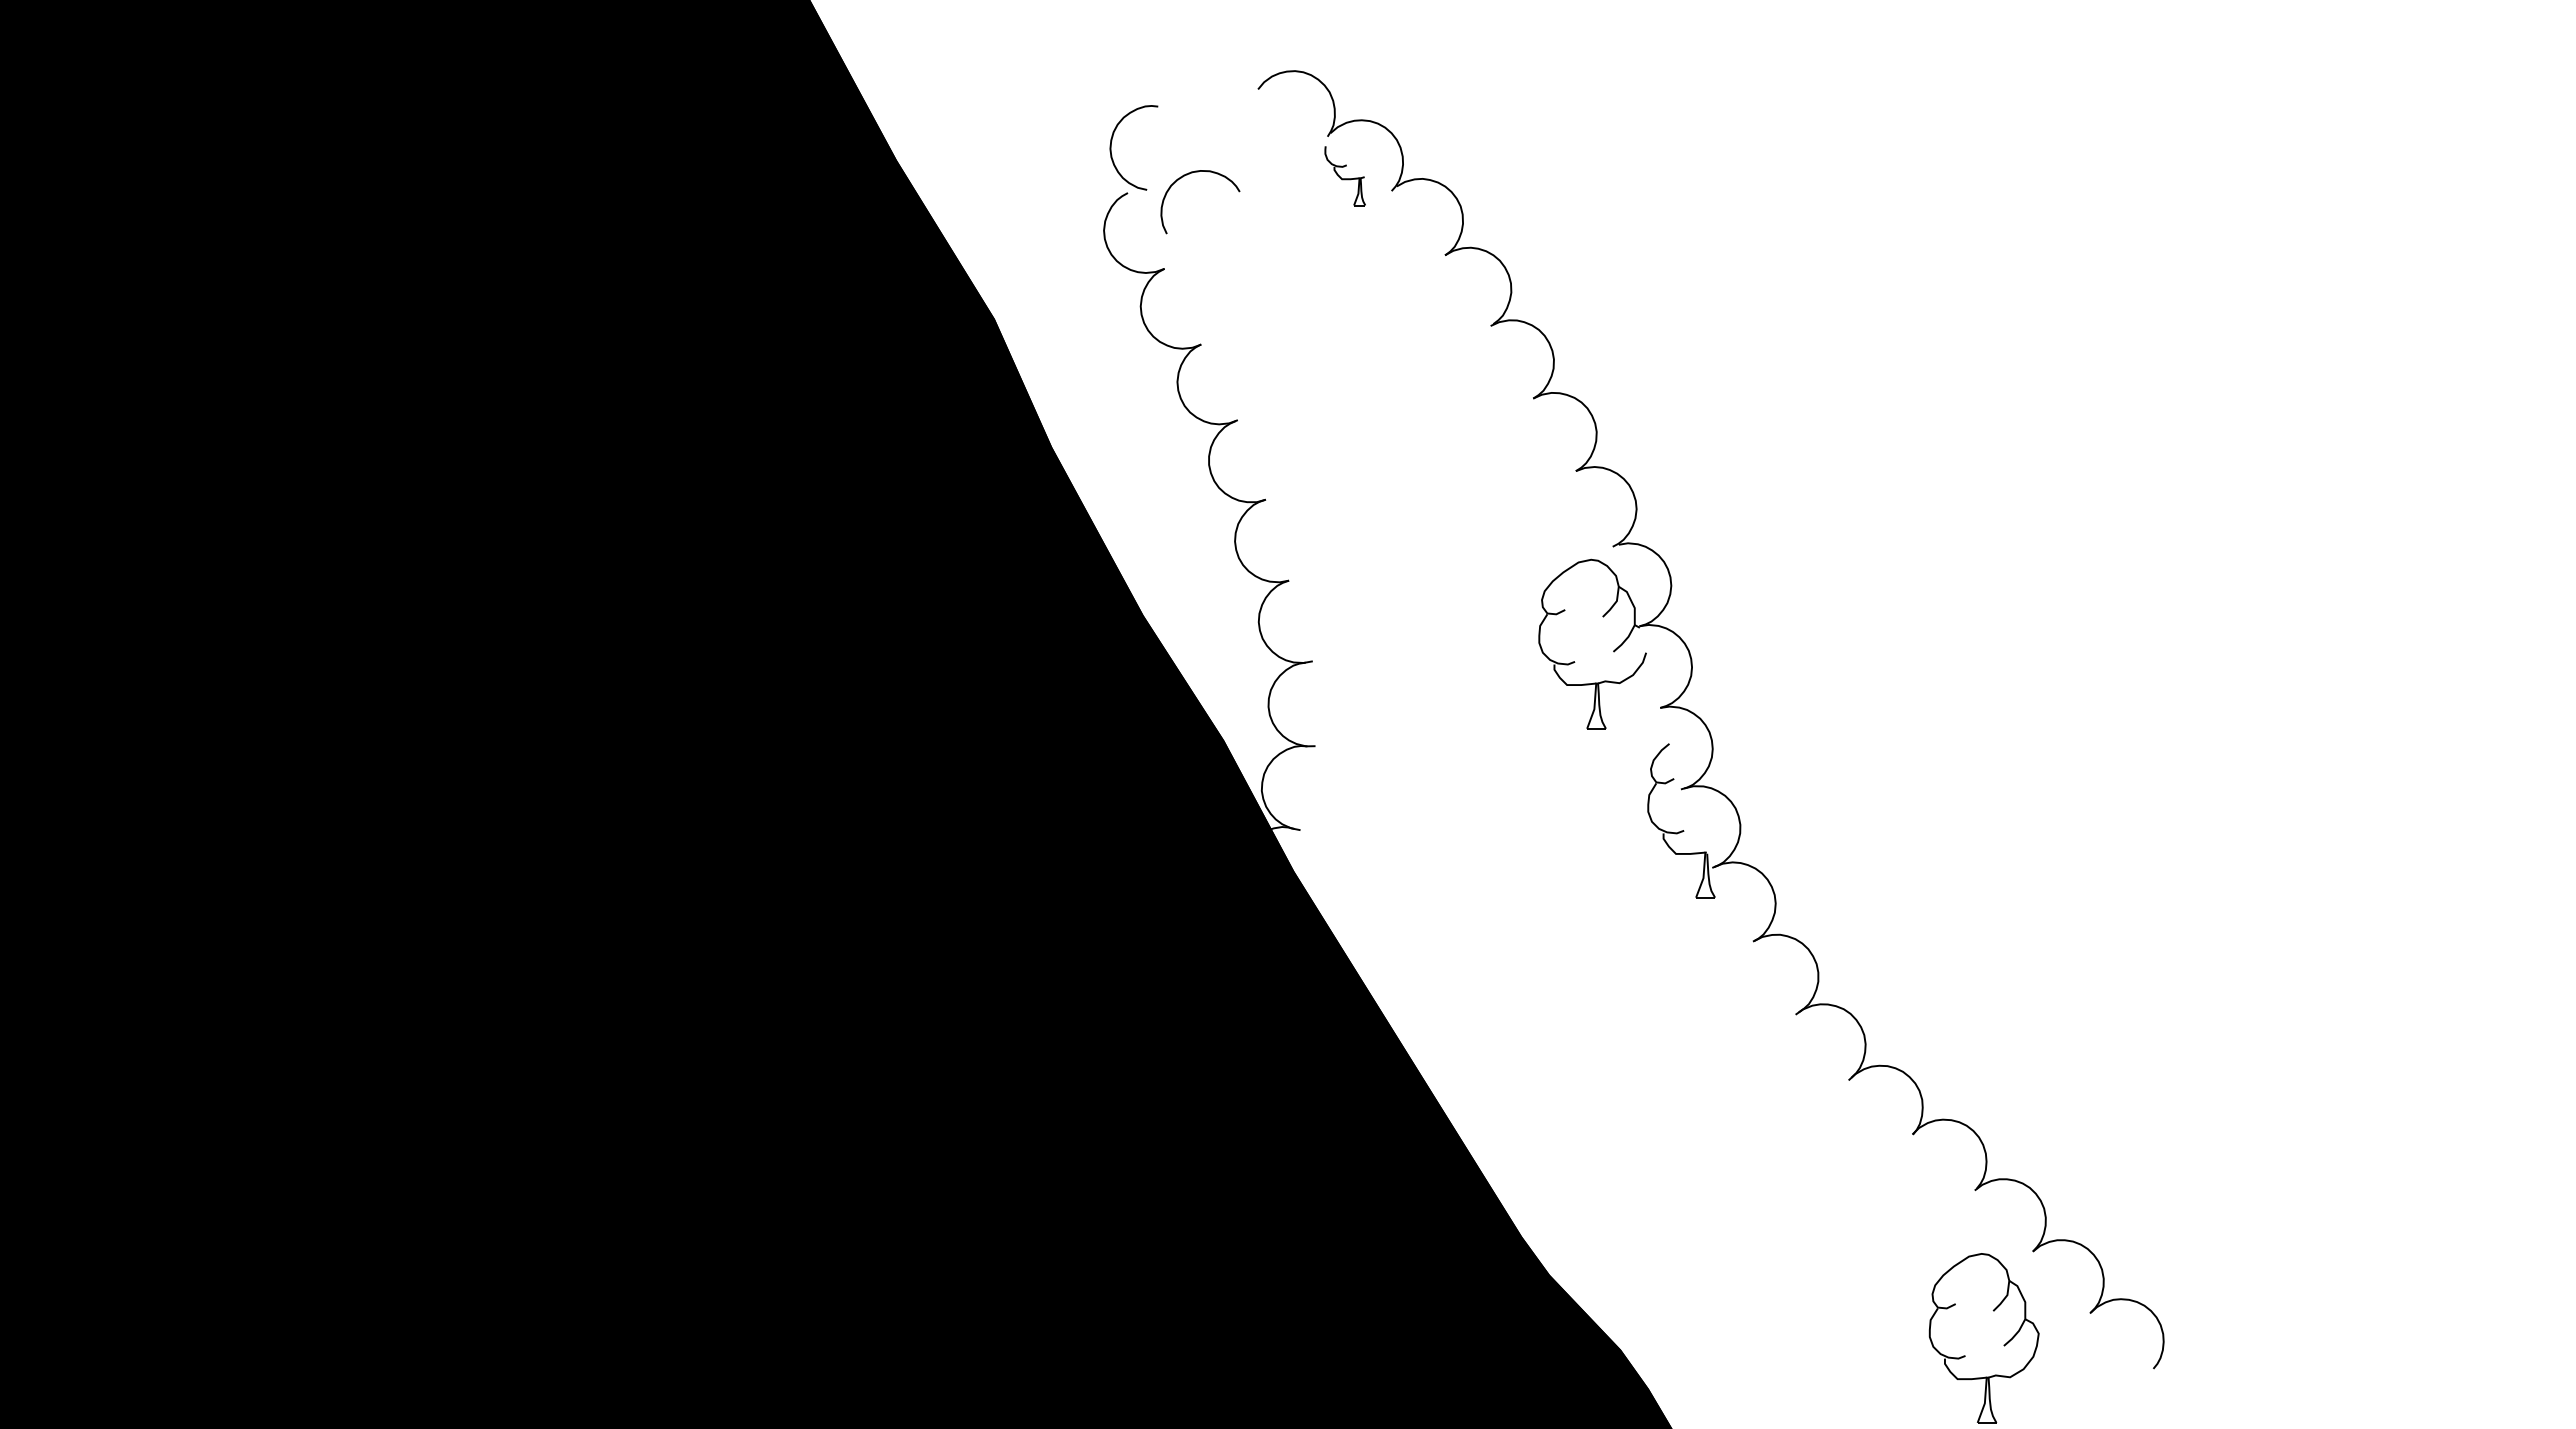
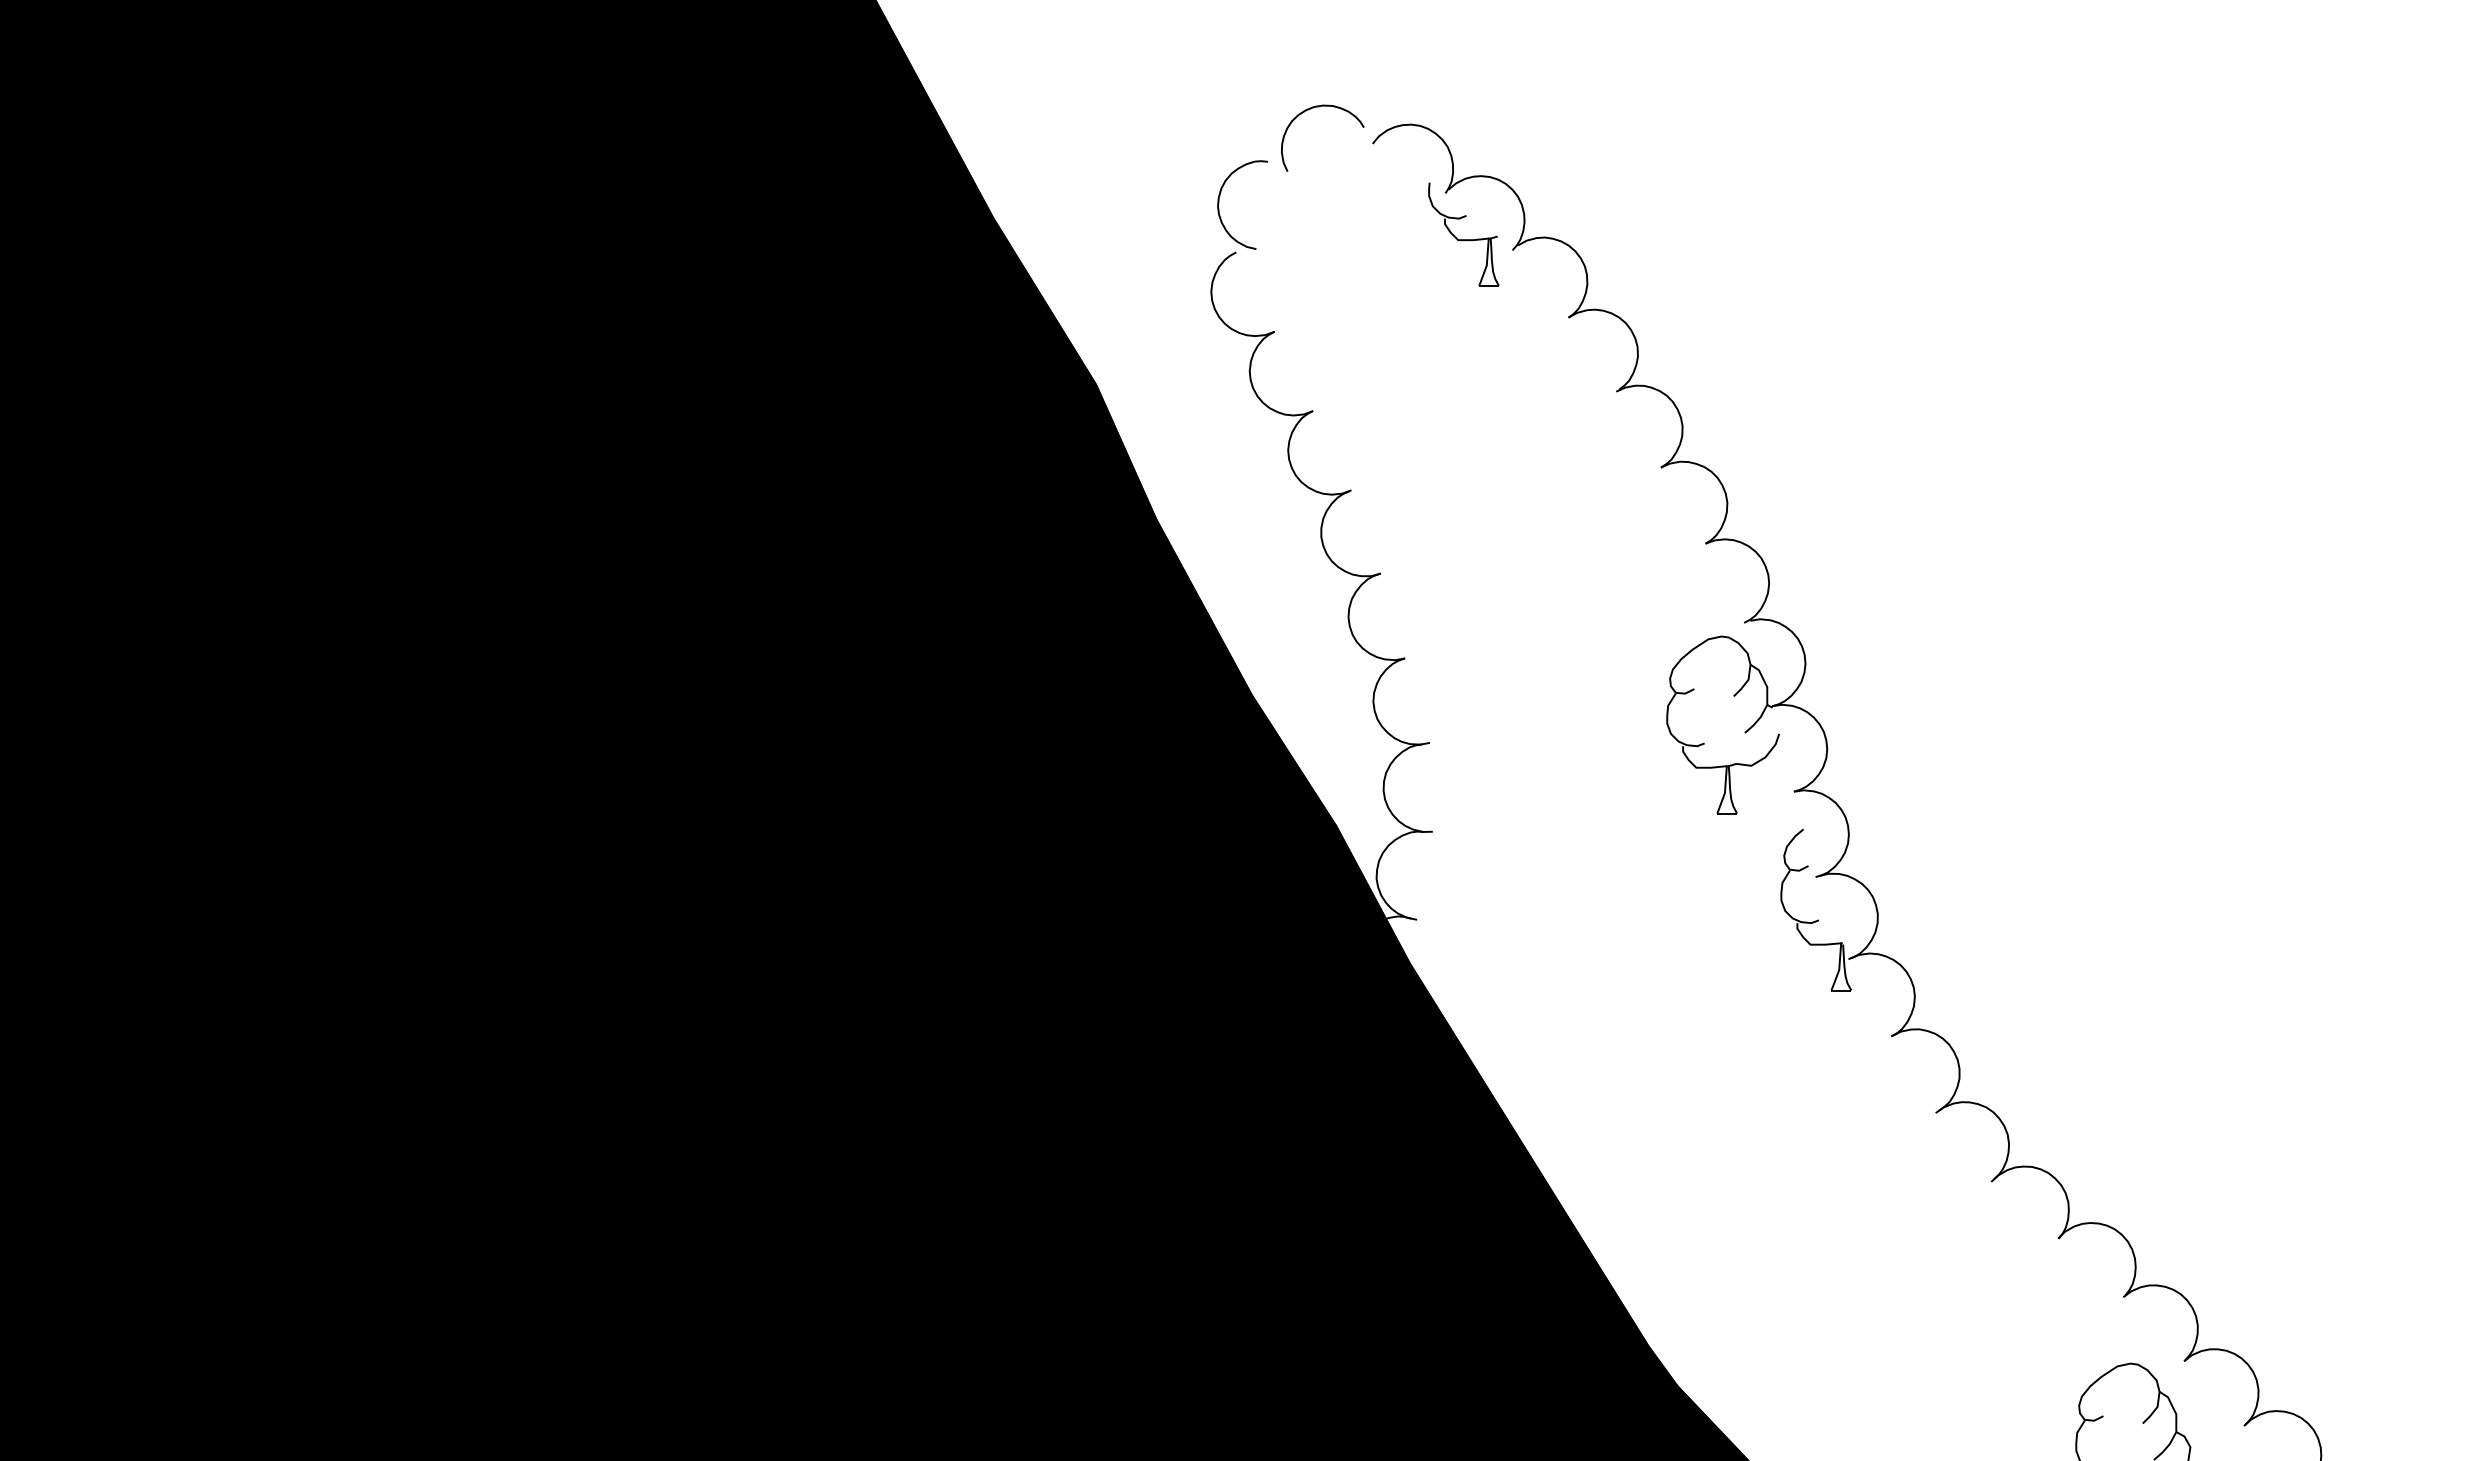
curve: (1187, 175) -> (1309, 110), moved
part: (1345, 175) -> (1464, 233), size x1.67

